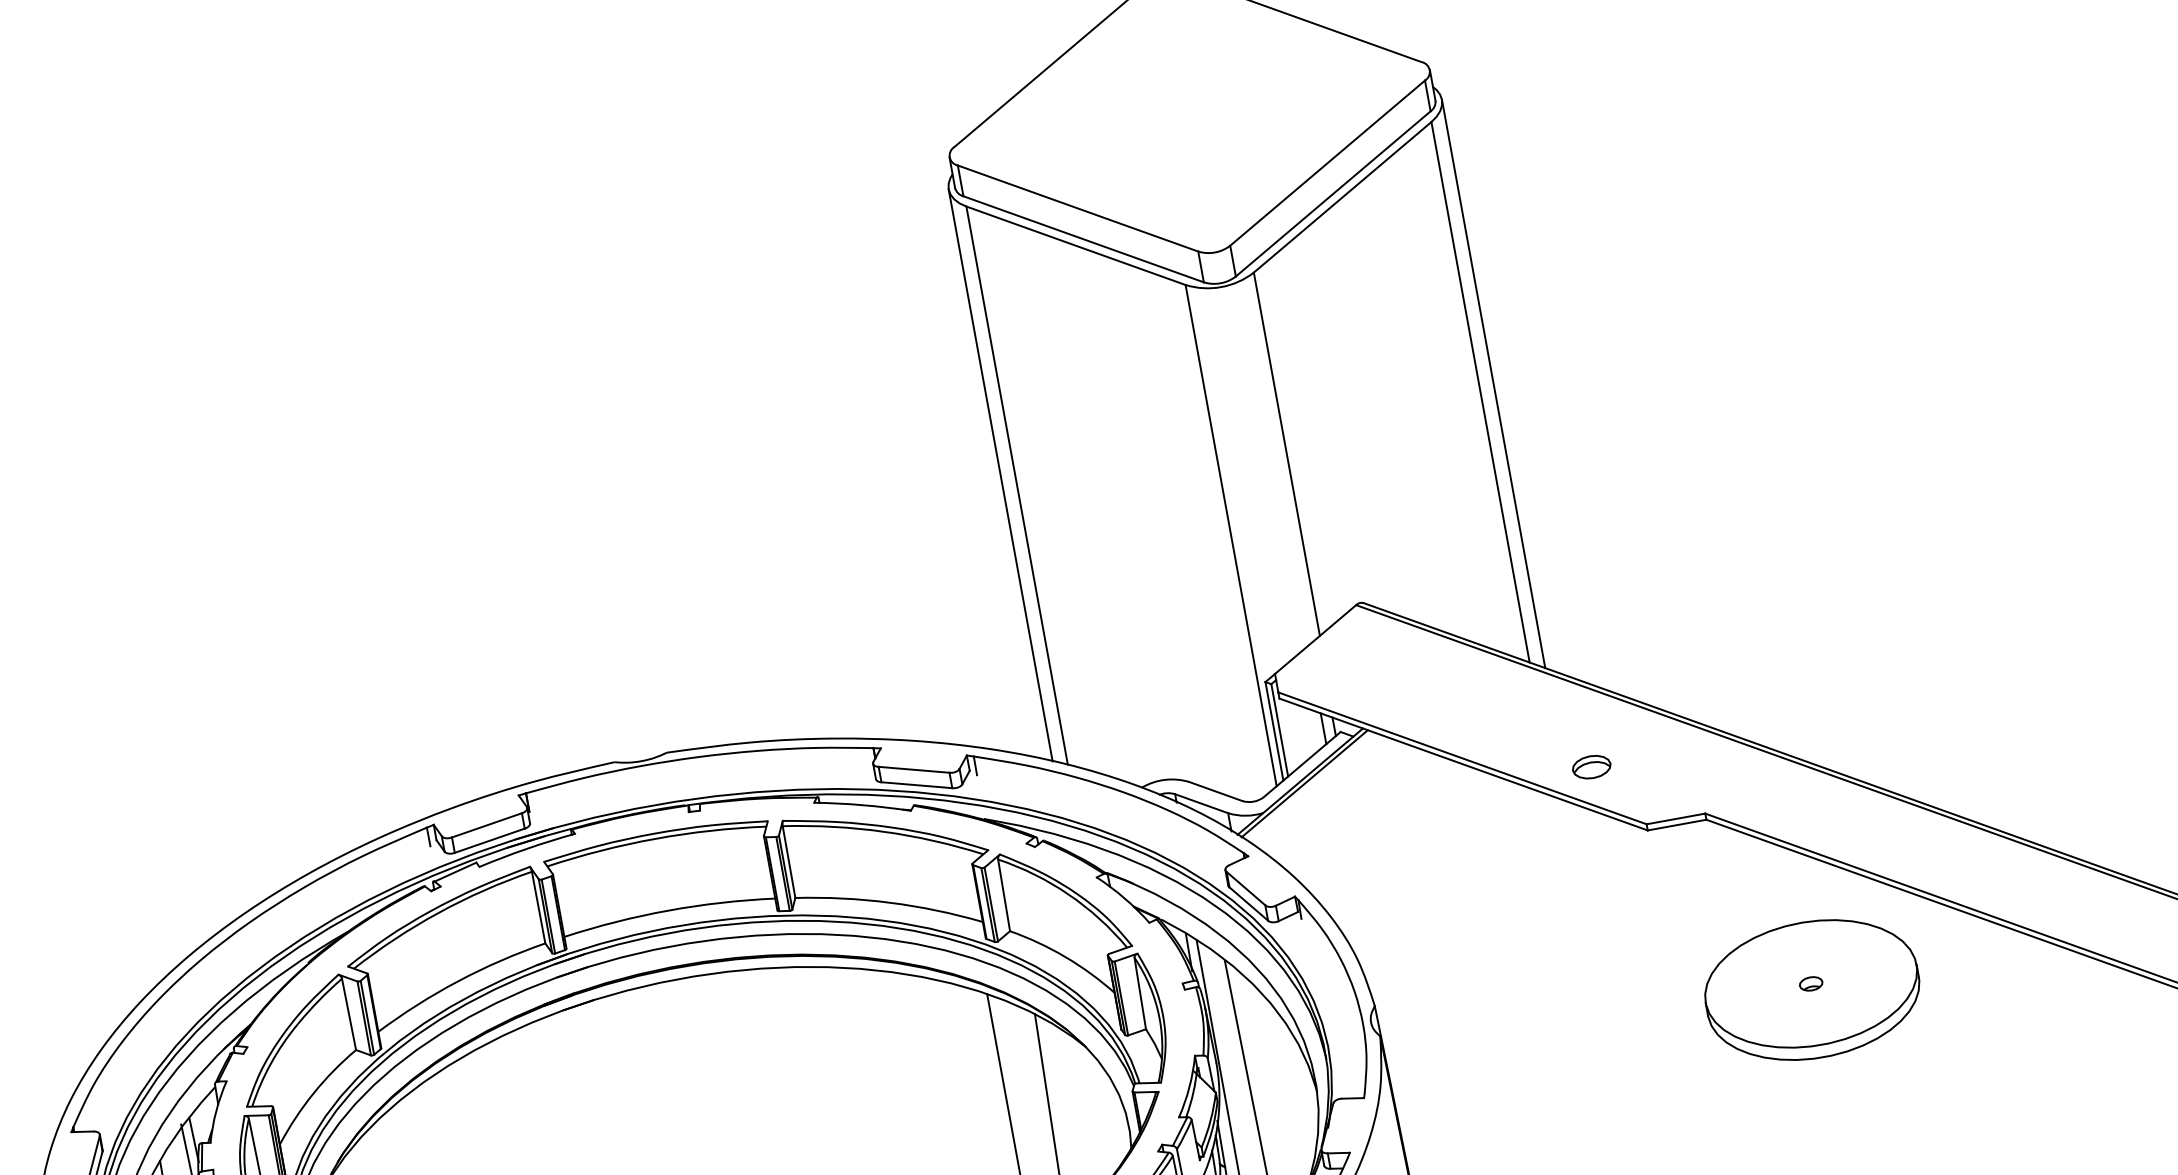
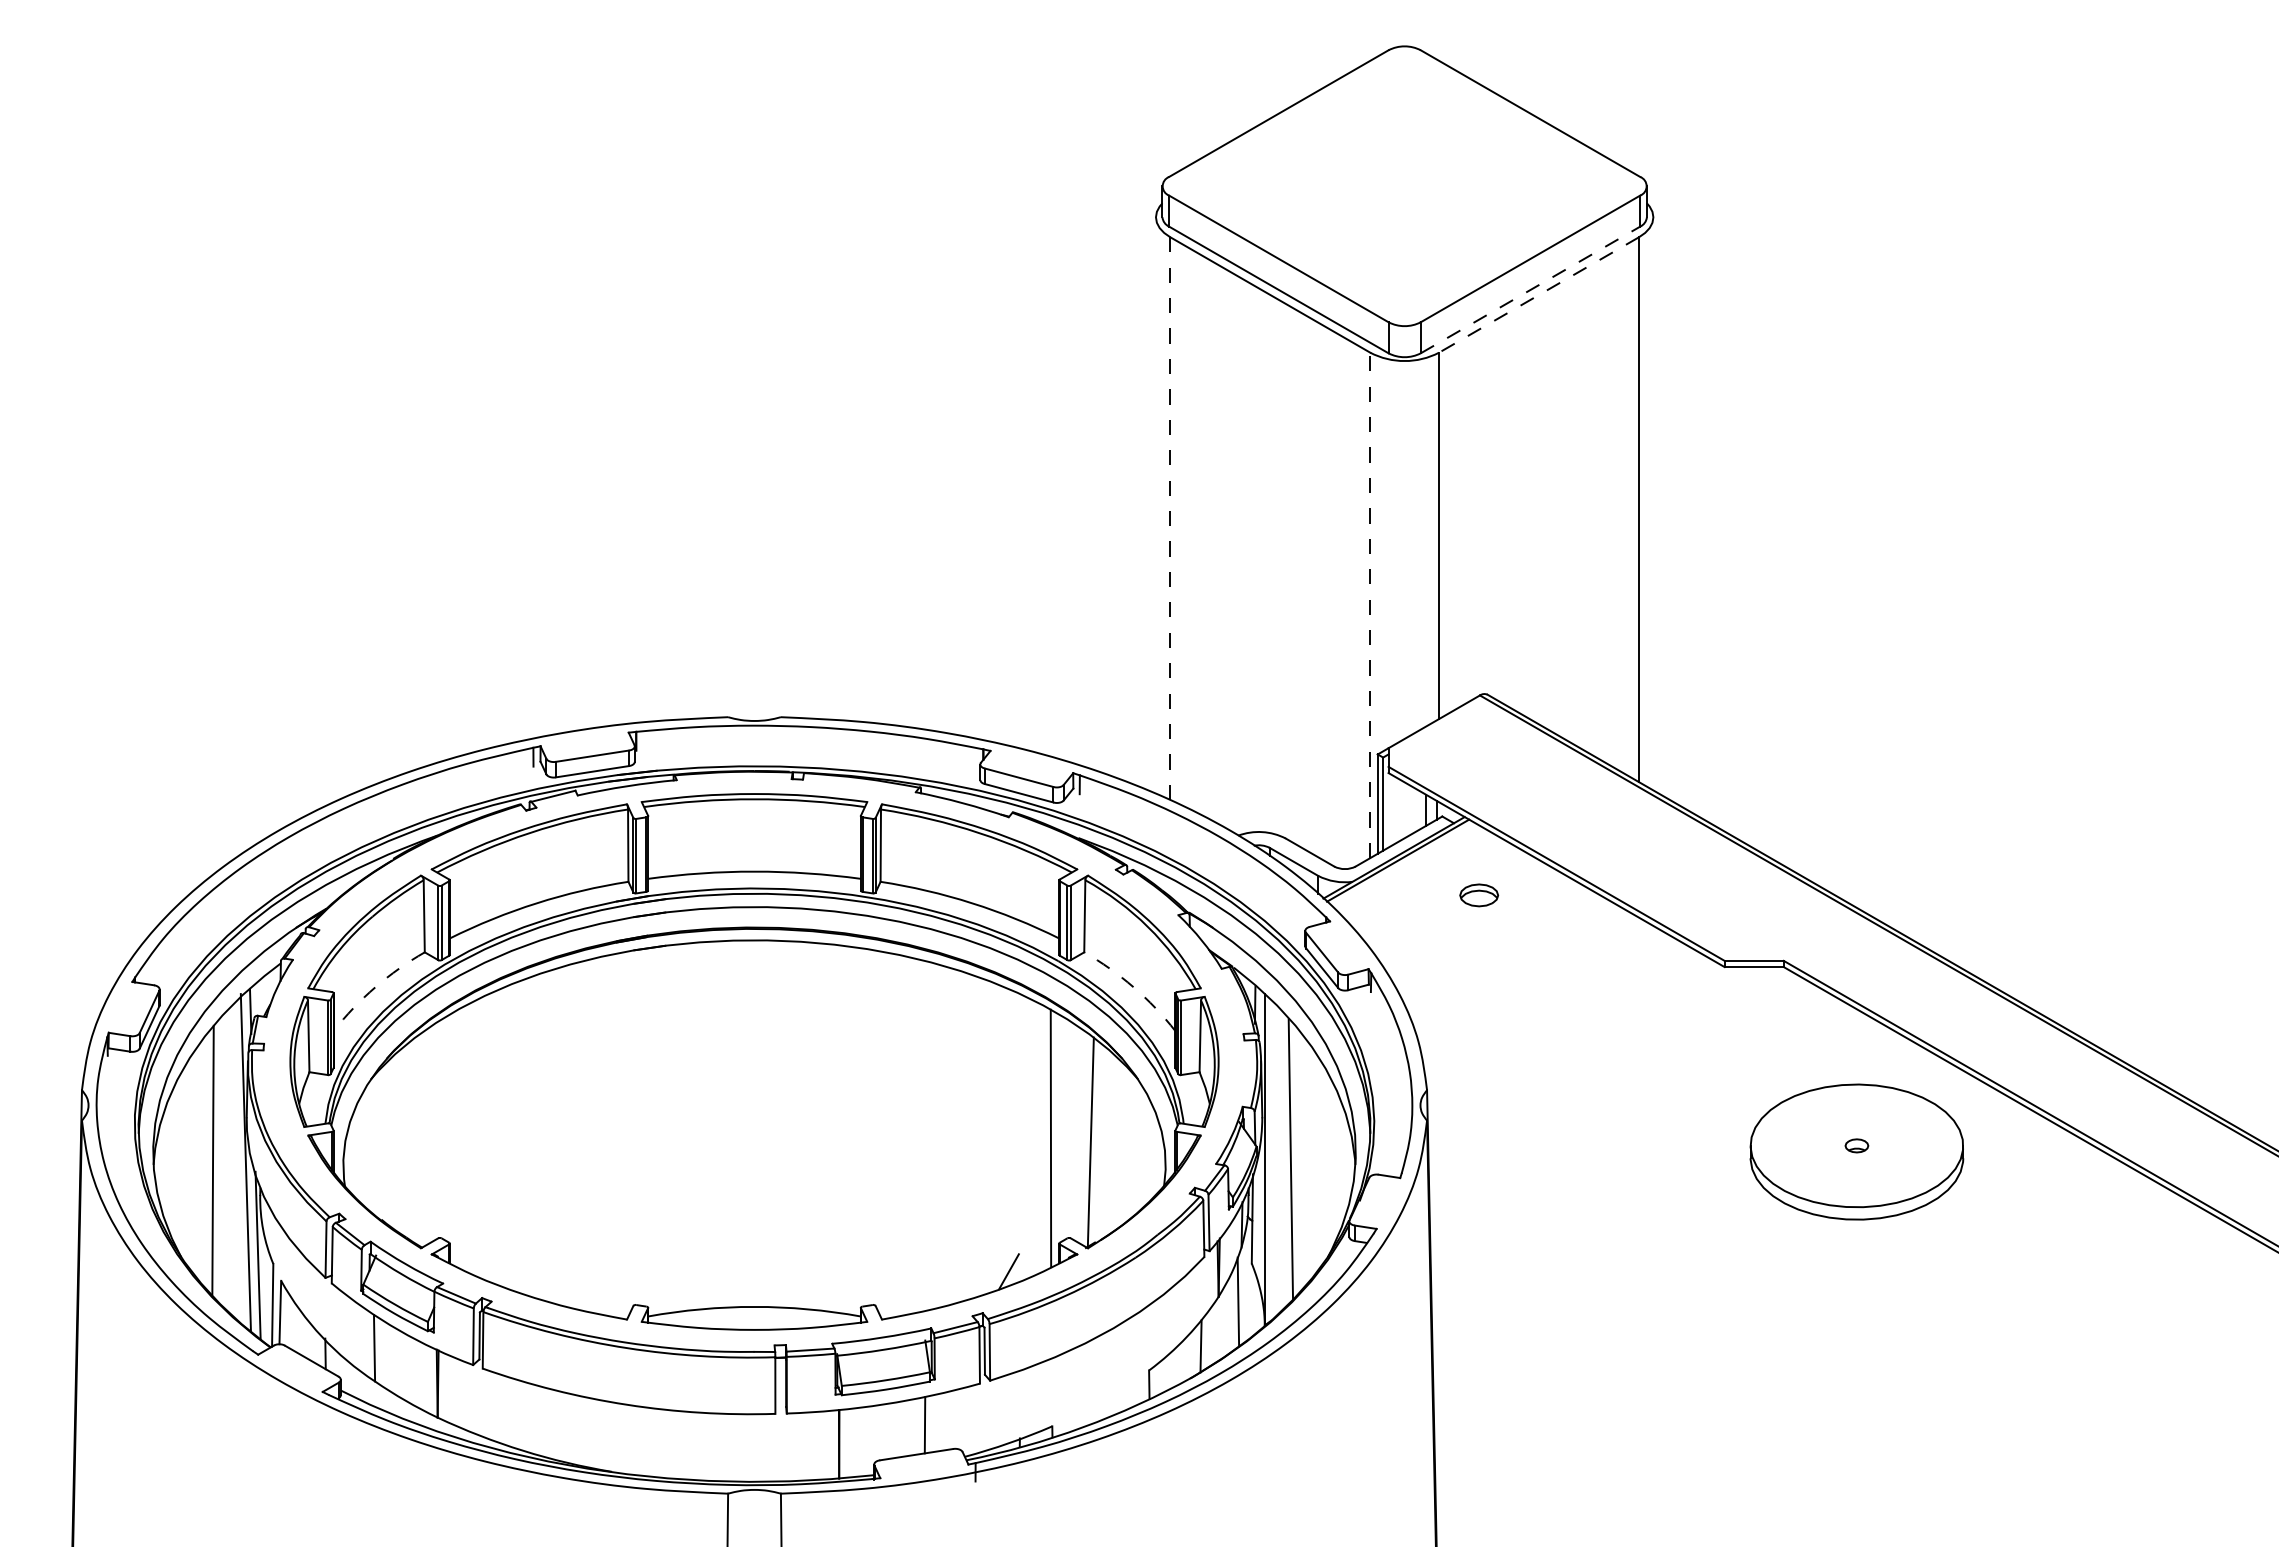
line: (1333, 193) -> (1530, 289), solid -> dashed
line: (1342, 197) -> (1538, 295), solid -> dashed
line: (1493, 383) -> (1653, 503), removed
line: (1000, 475) -> (1155, 505), removed
line: (1017, 485) -> (1170, 518), solid -> dashed
line: (1231, 535) -> (1370, 605), solid -> dashed
part: (1592, 767) -> (1479, 895), moved
arc: (1065, 957) -> (1133, 987), solid -> dashed
arc: (313, 1093) -> (375, 987), solid -> dashed

